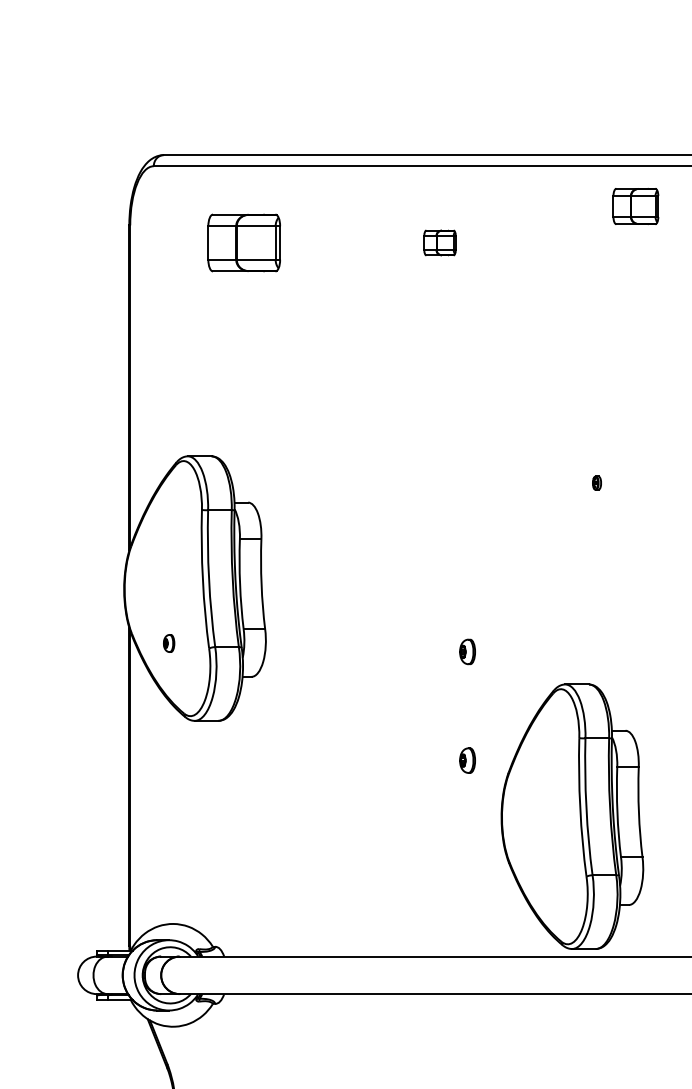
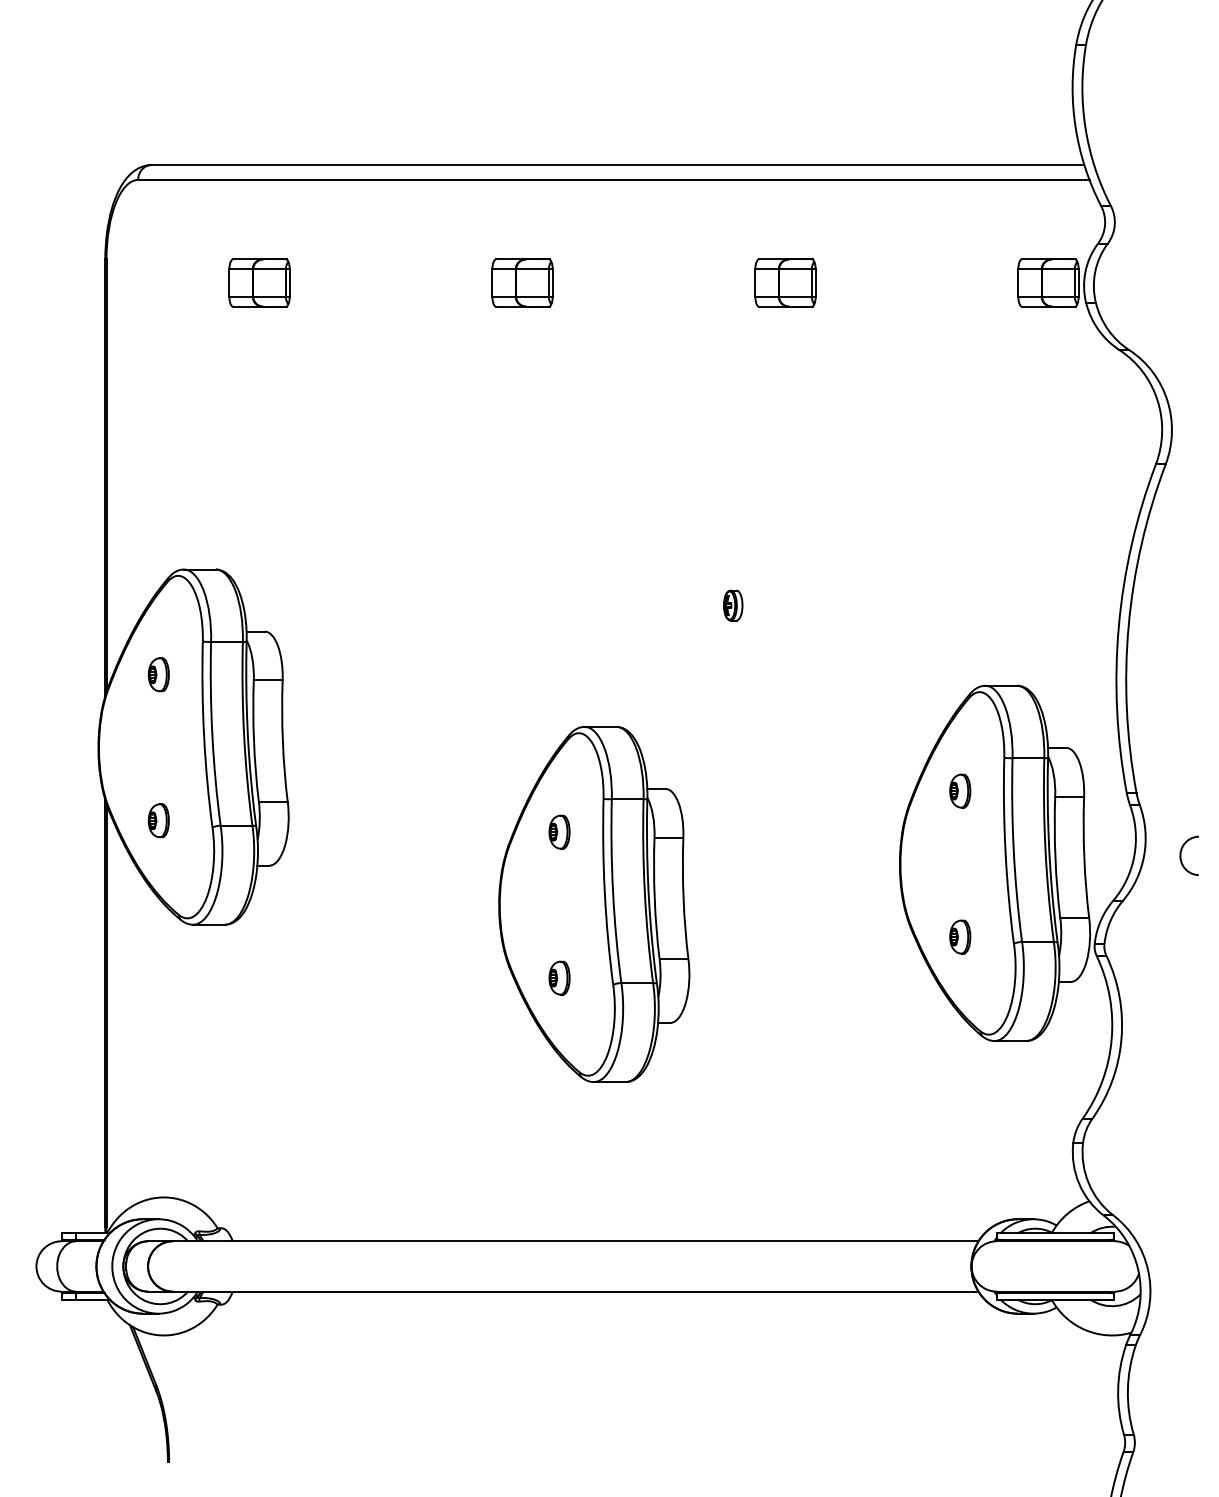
part: (635, 206) -> (785, 282), moved
part: (244, 242) -> (259, 282), size x0.62
part: (440, 242) -> (522, 282), size x1.43
part: (597, 483) -> (733, 605), size x1.67
part: (168, 534) -> (158, 674), added
part: (168, 643) -> (158, 820), size x1.43
part: (572, 816) -> (594, 904), moved

